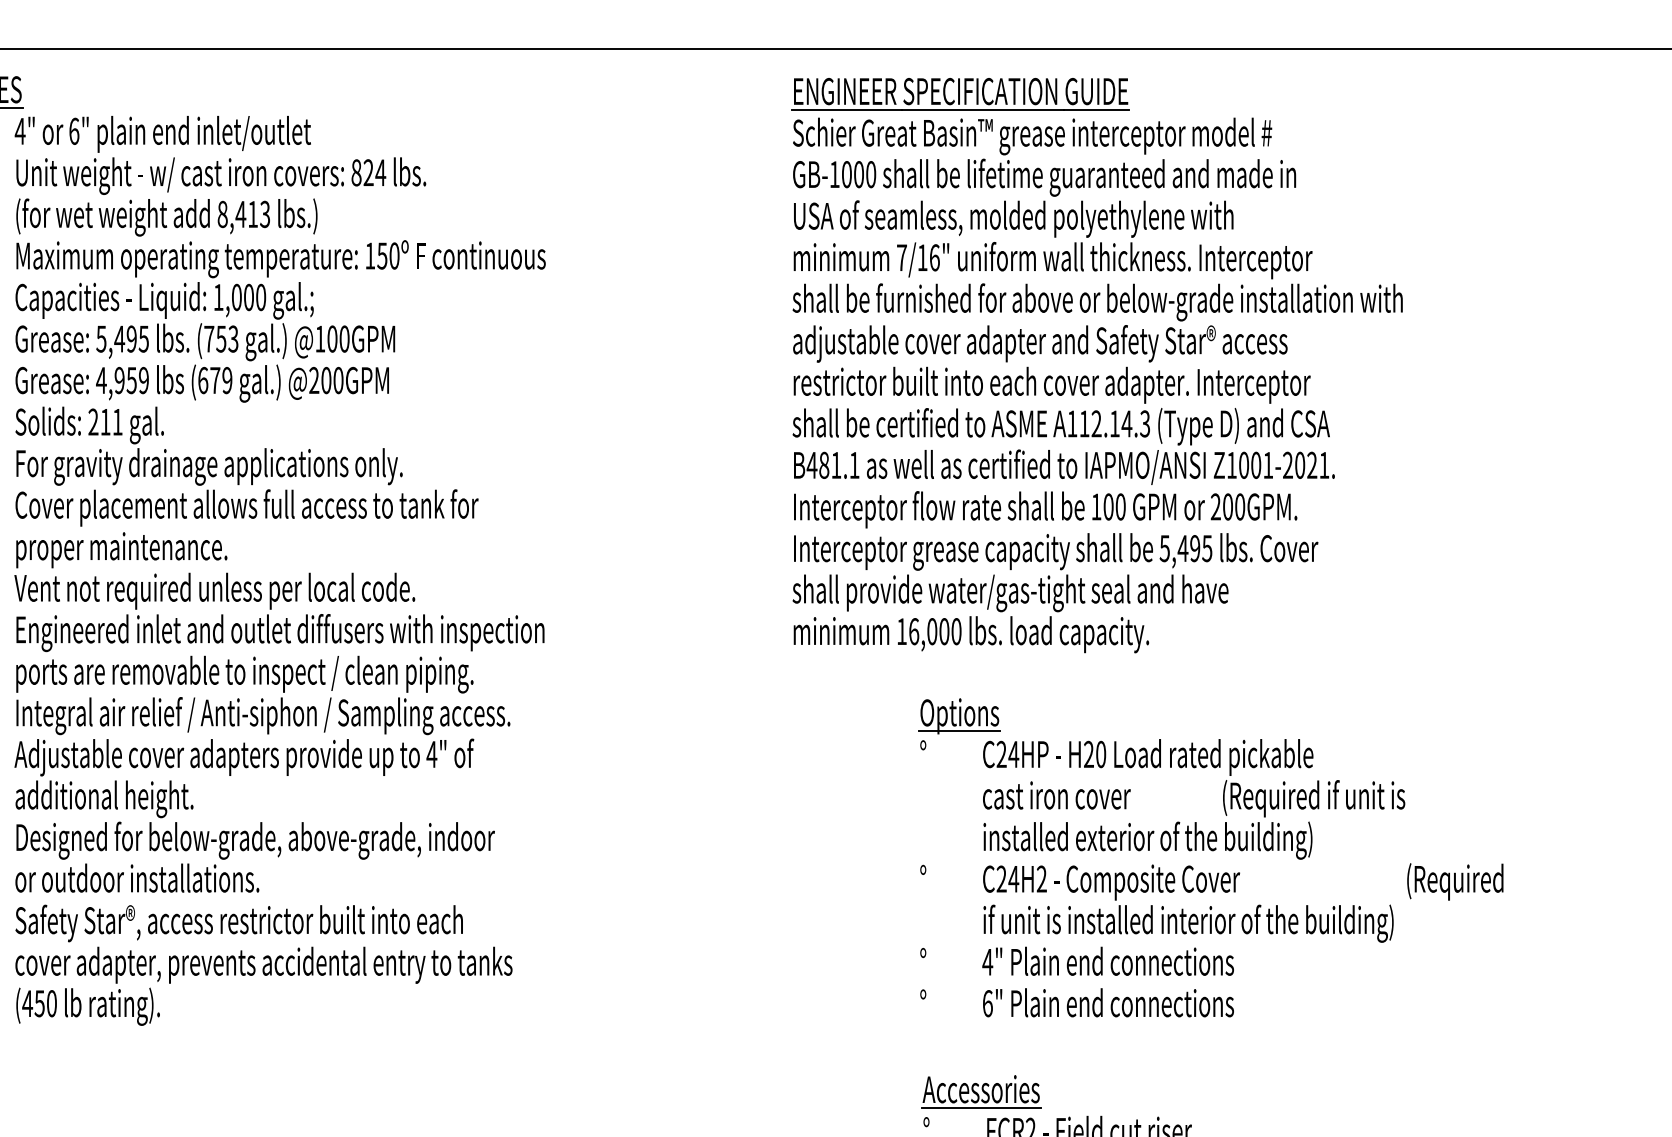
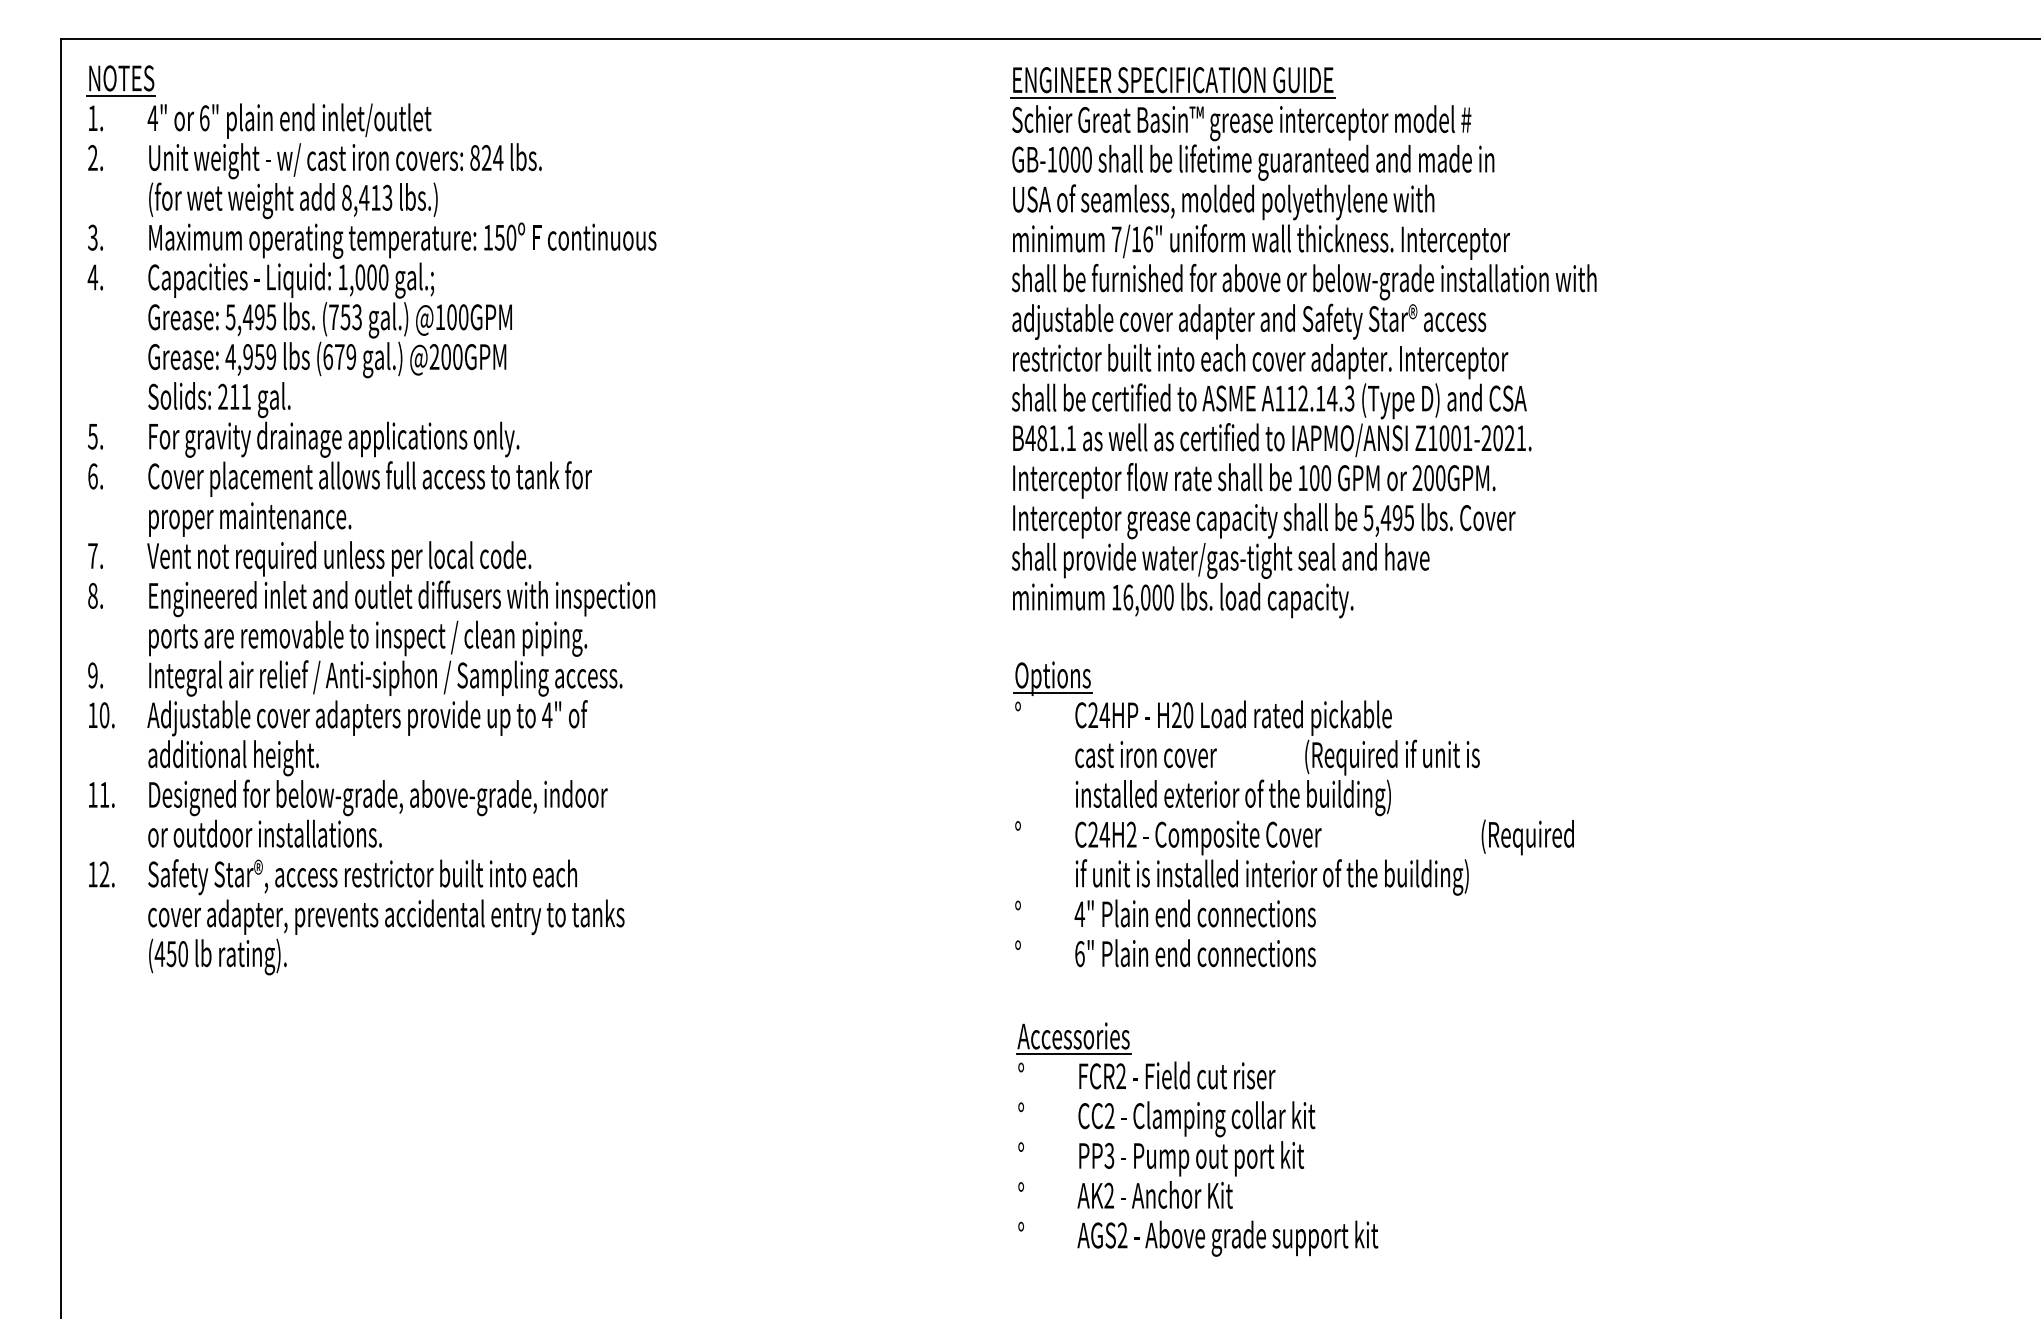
part: (1096, 375) -> (1303, 352), moved

